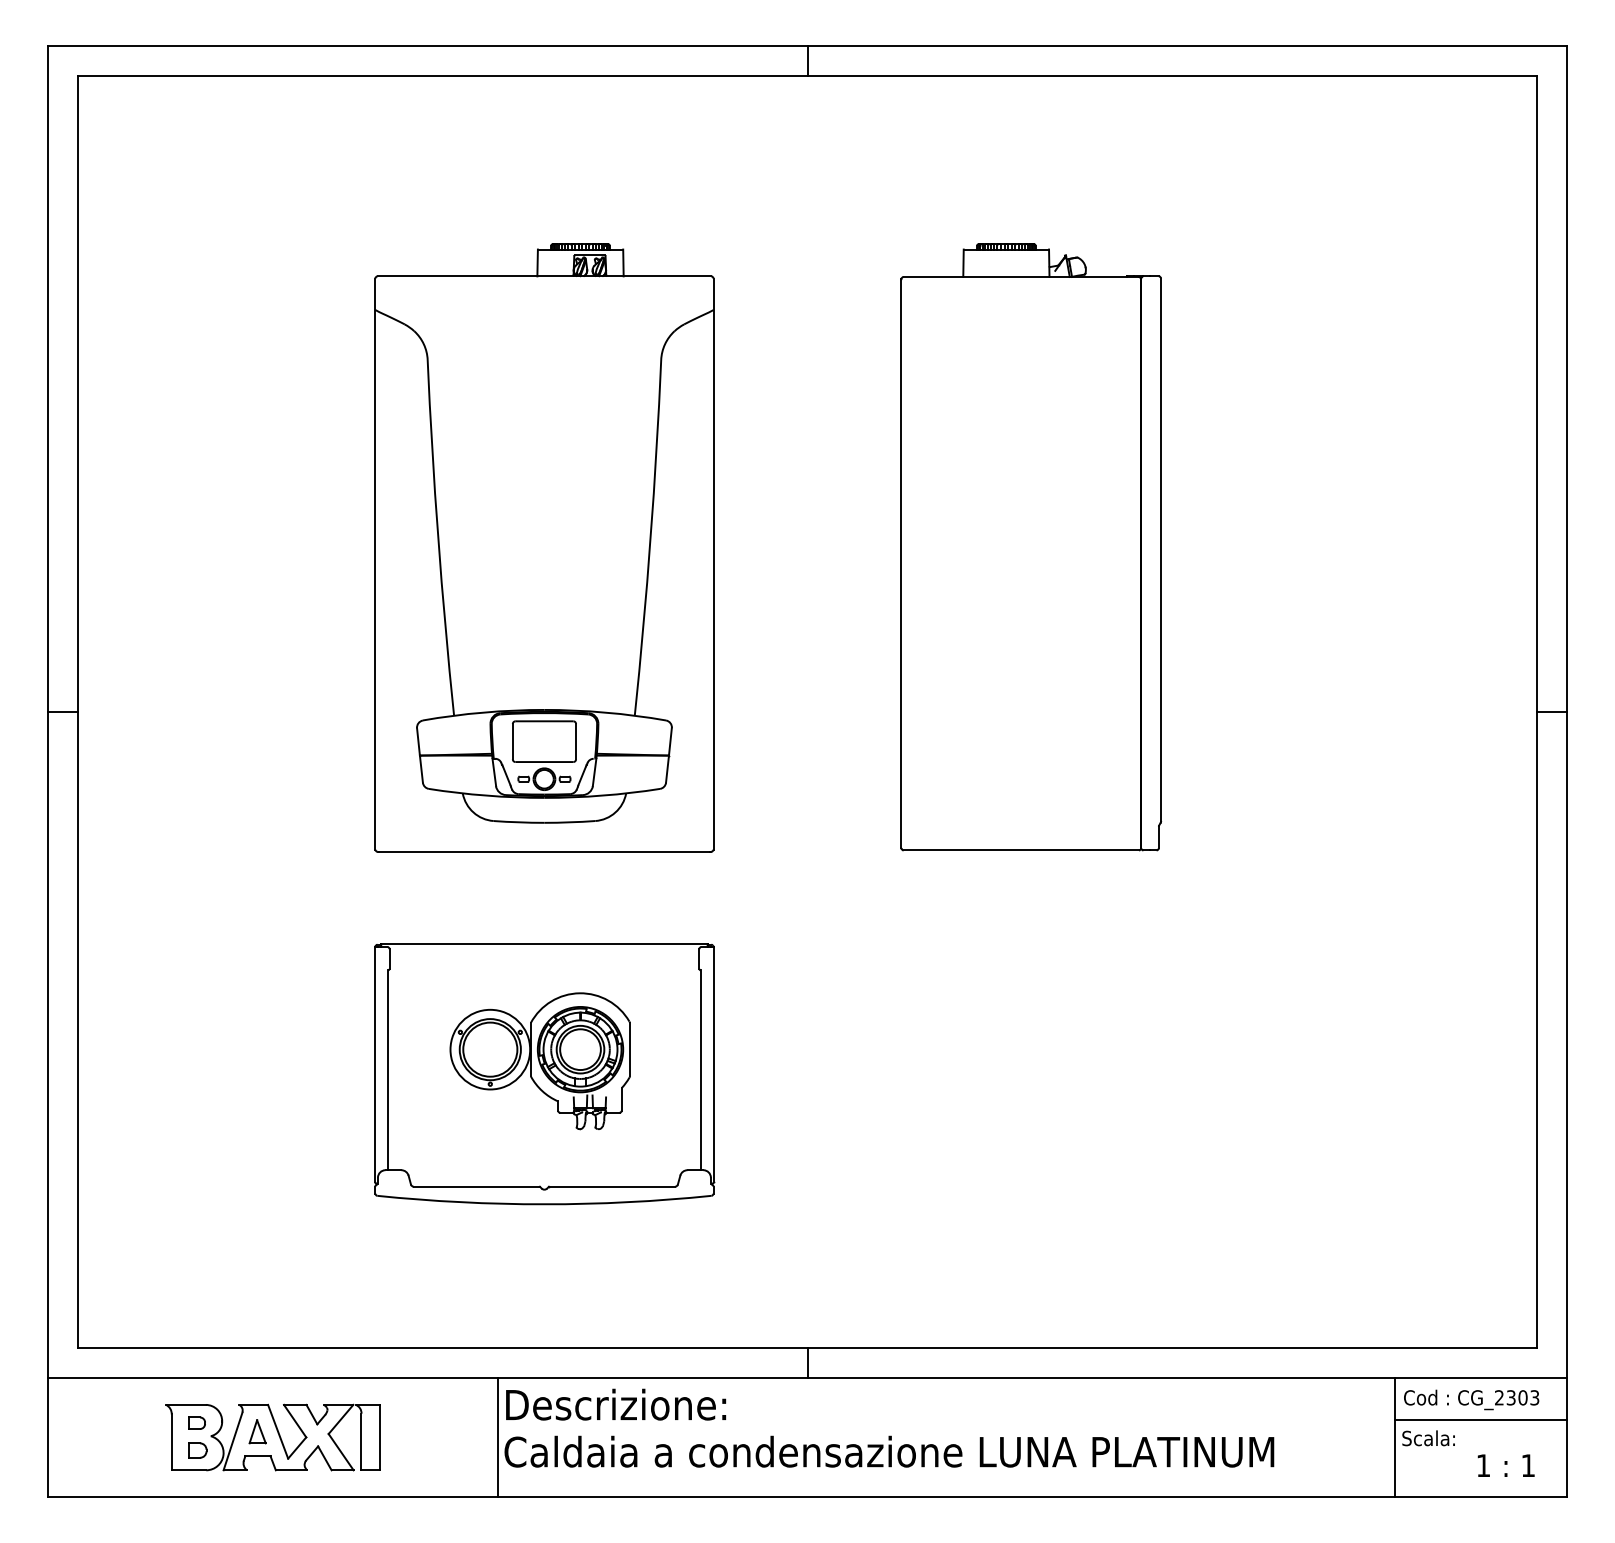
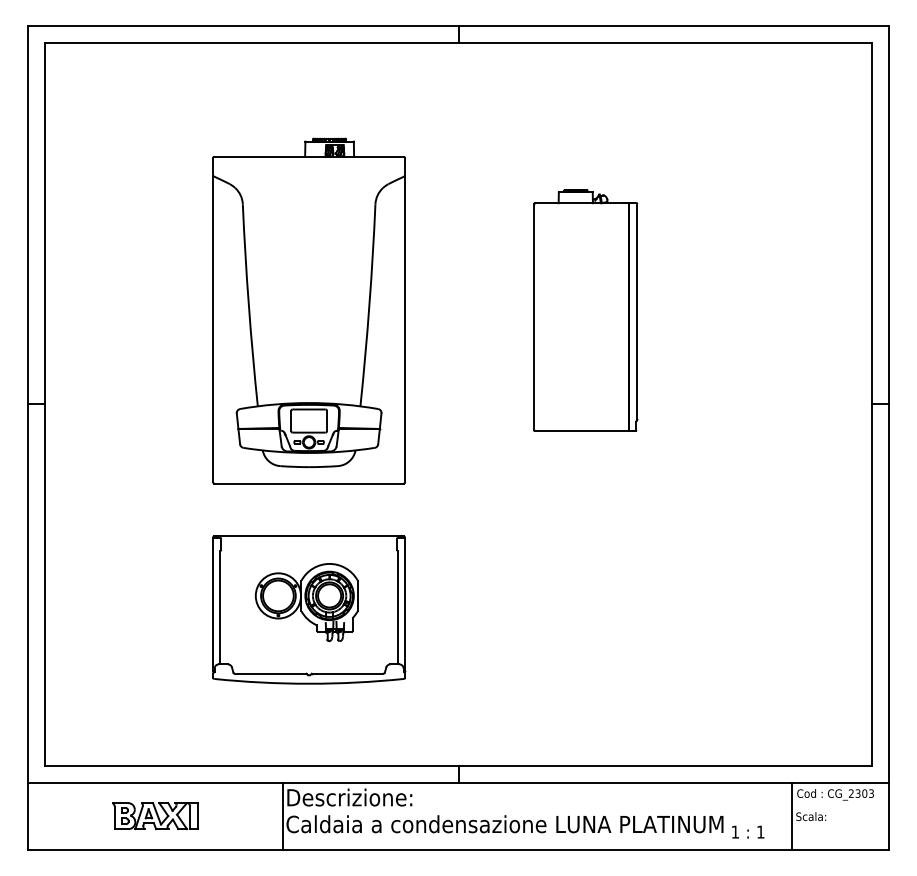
part: (1031, 546) -> (585, 310), size x0.7
line: (1480, 1420) -> (840, 806), removed
part: (272, 1436) -> (154, 815), size x0.7
text: (1506, 1464) -> (748, 831), moved

